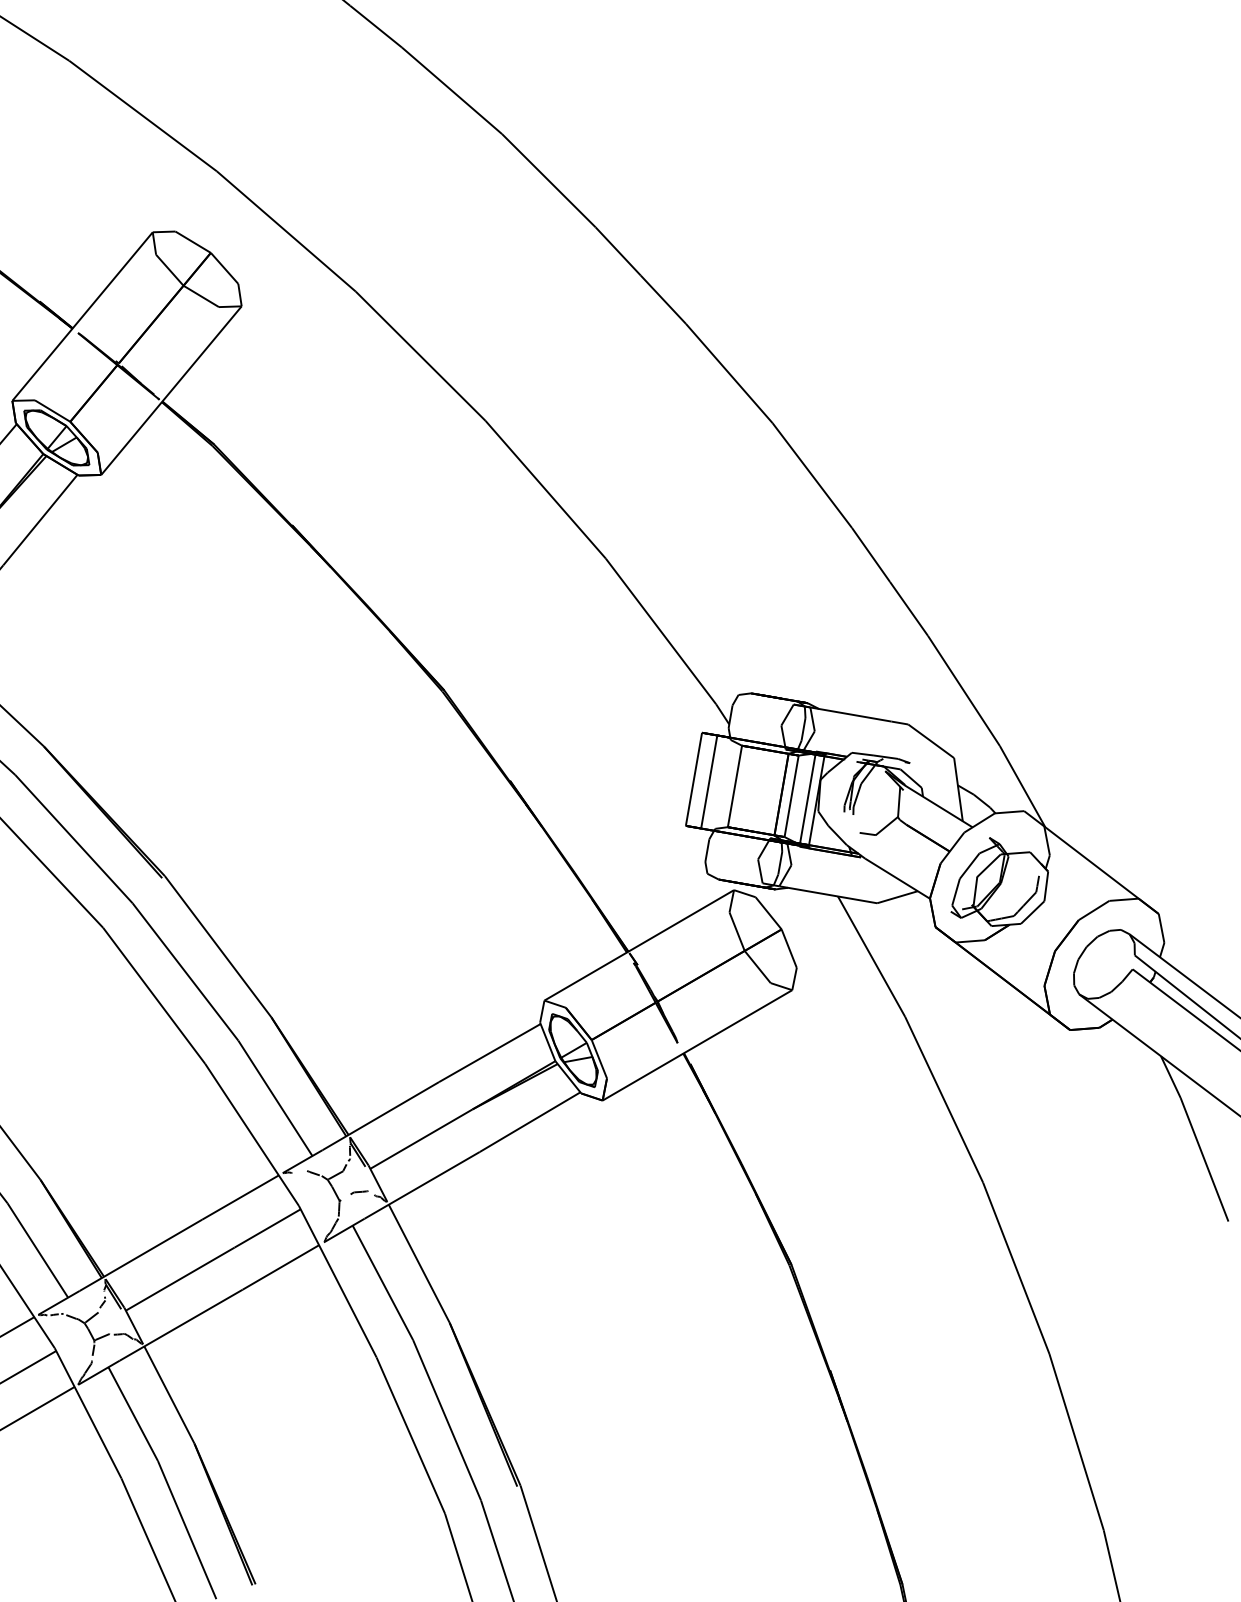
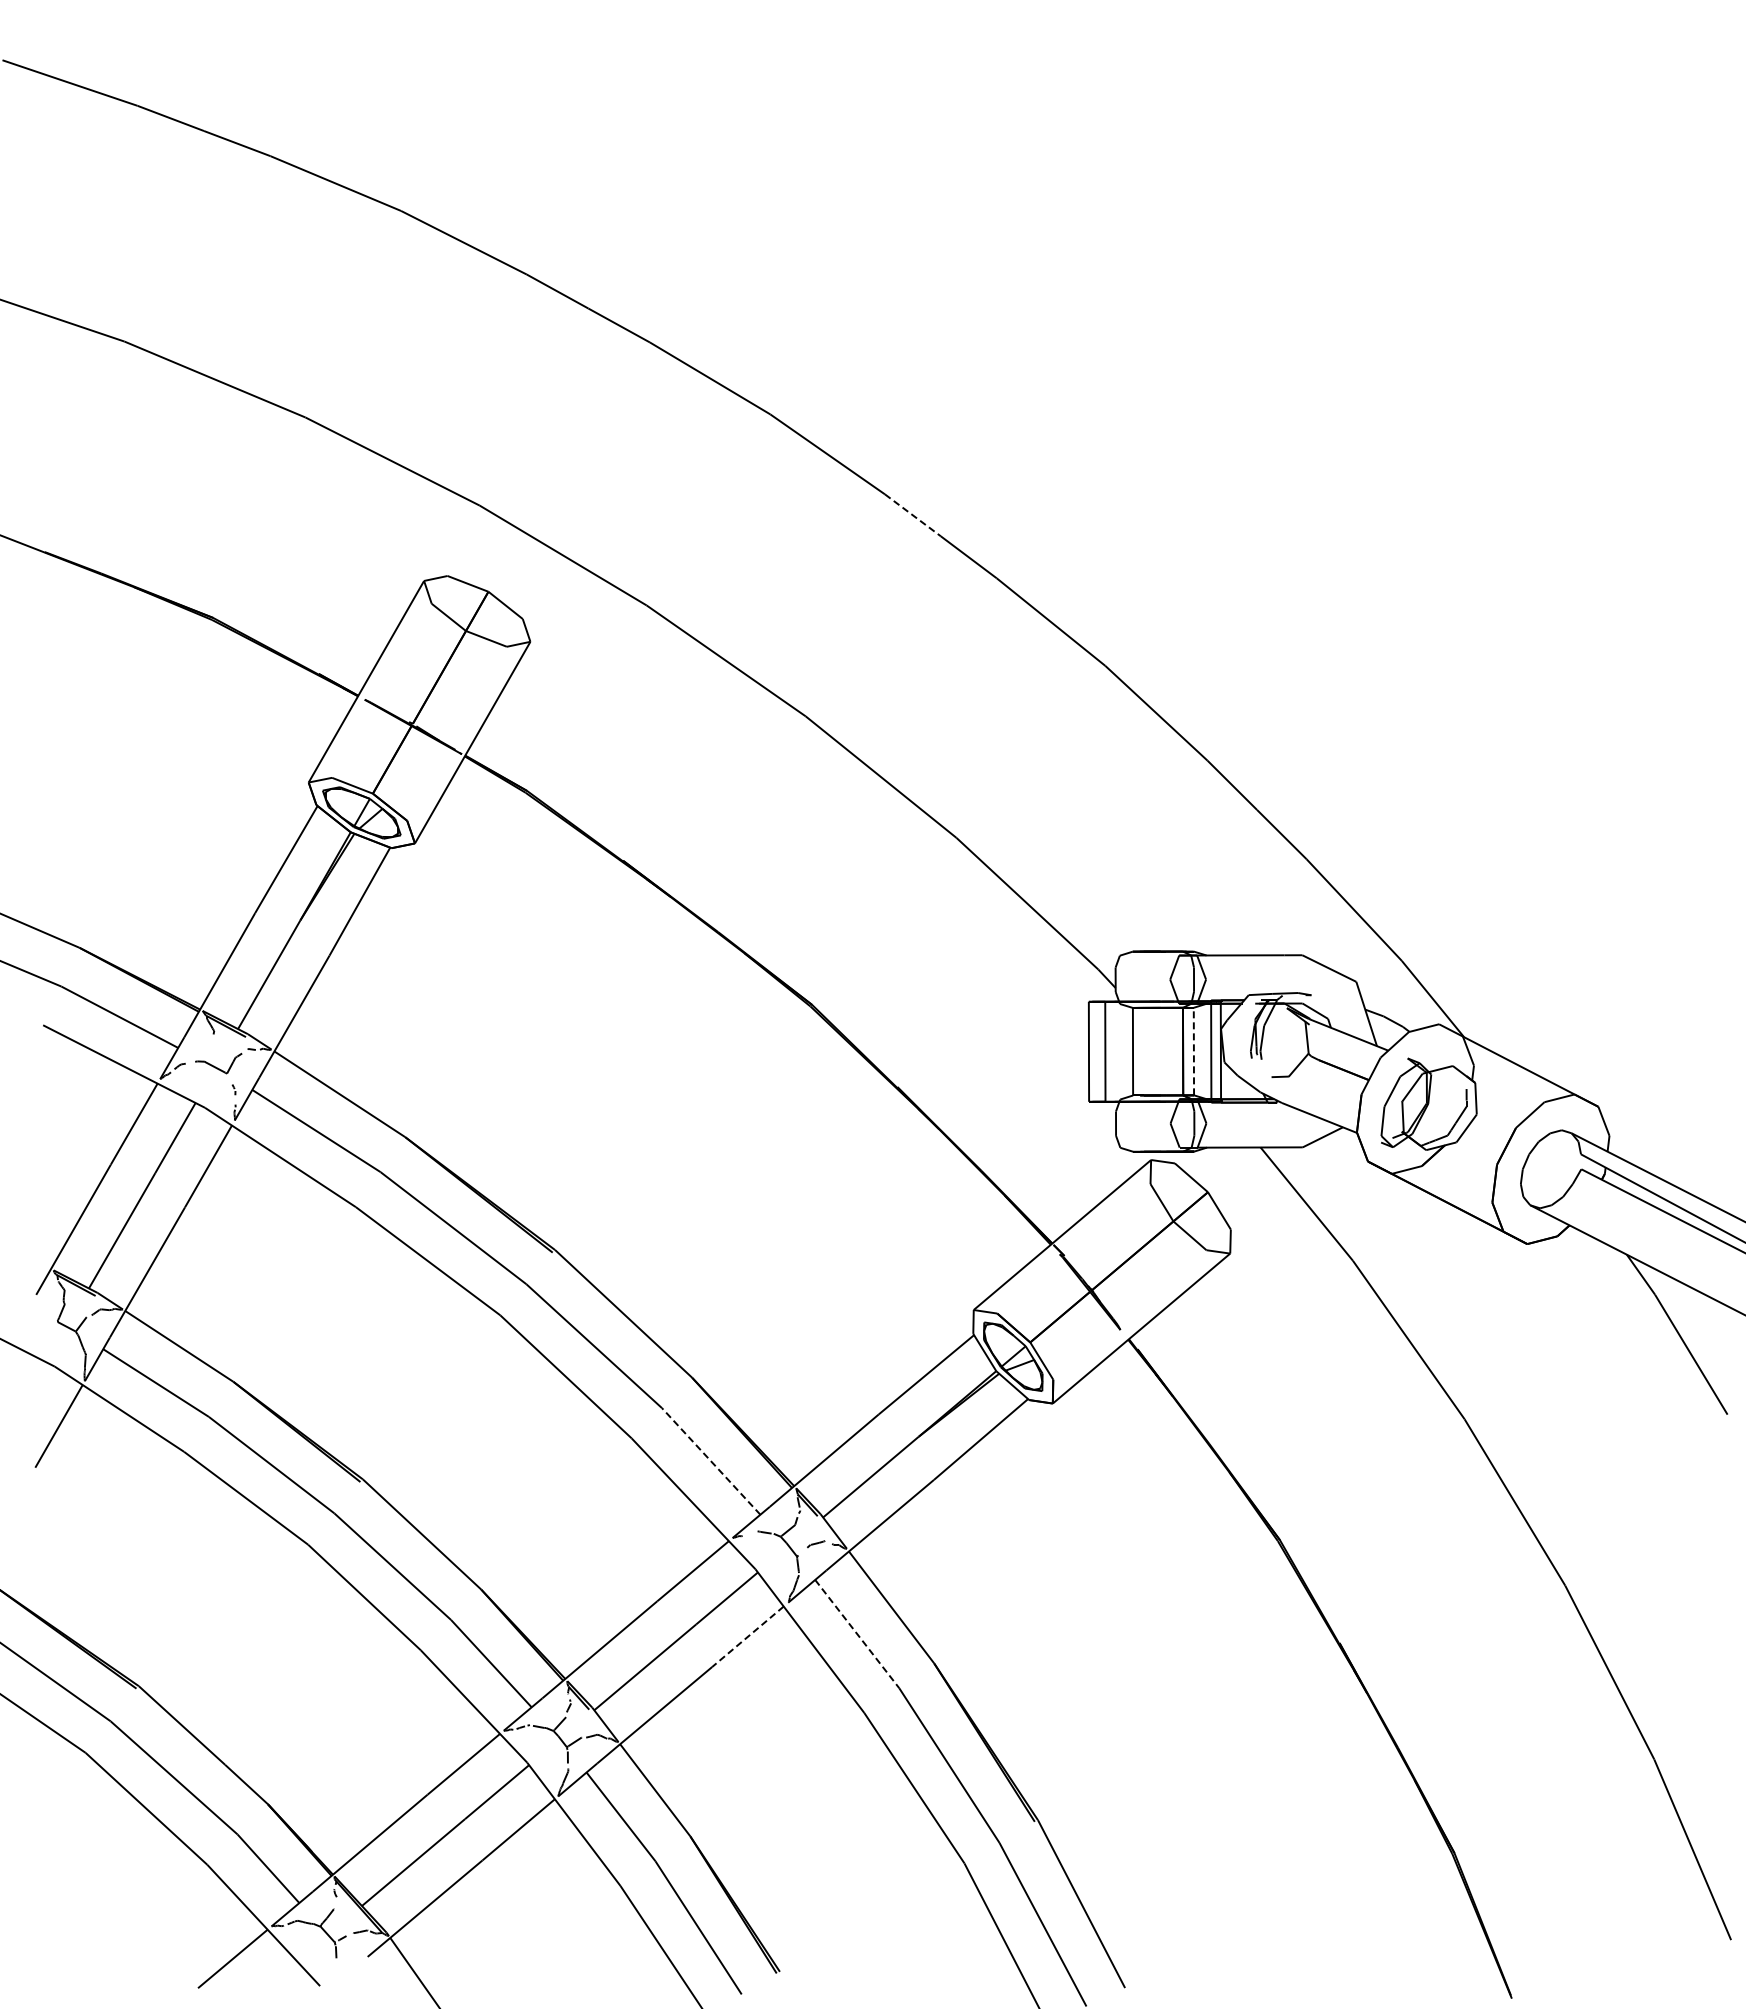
line: (617, 251) -> (912, 515), solid -> dashed
line: (791, 796) -> (1193, 1051), solid -> dashed
line: (275, 1098) -> (711, 1461), solid -> dashed
line: (281, 1267) -> (748, 1636), solid -> dashed
line: (383, 1283) -> (857, 1634), solid -> dashed

